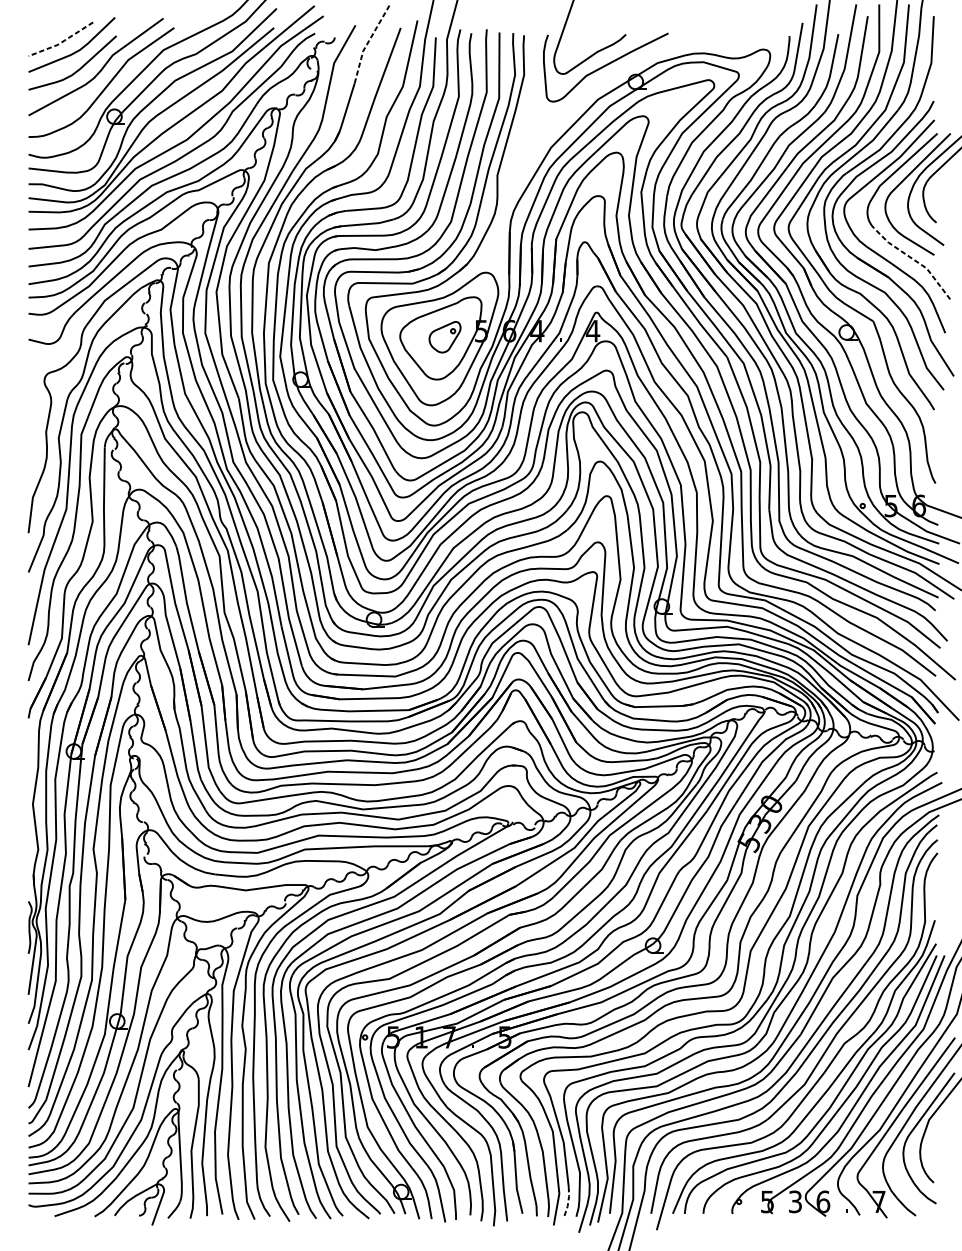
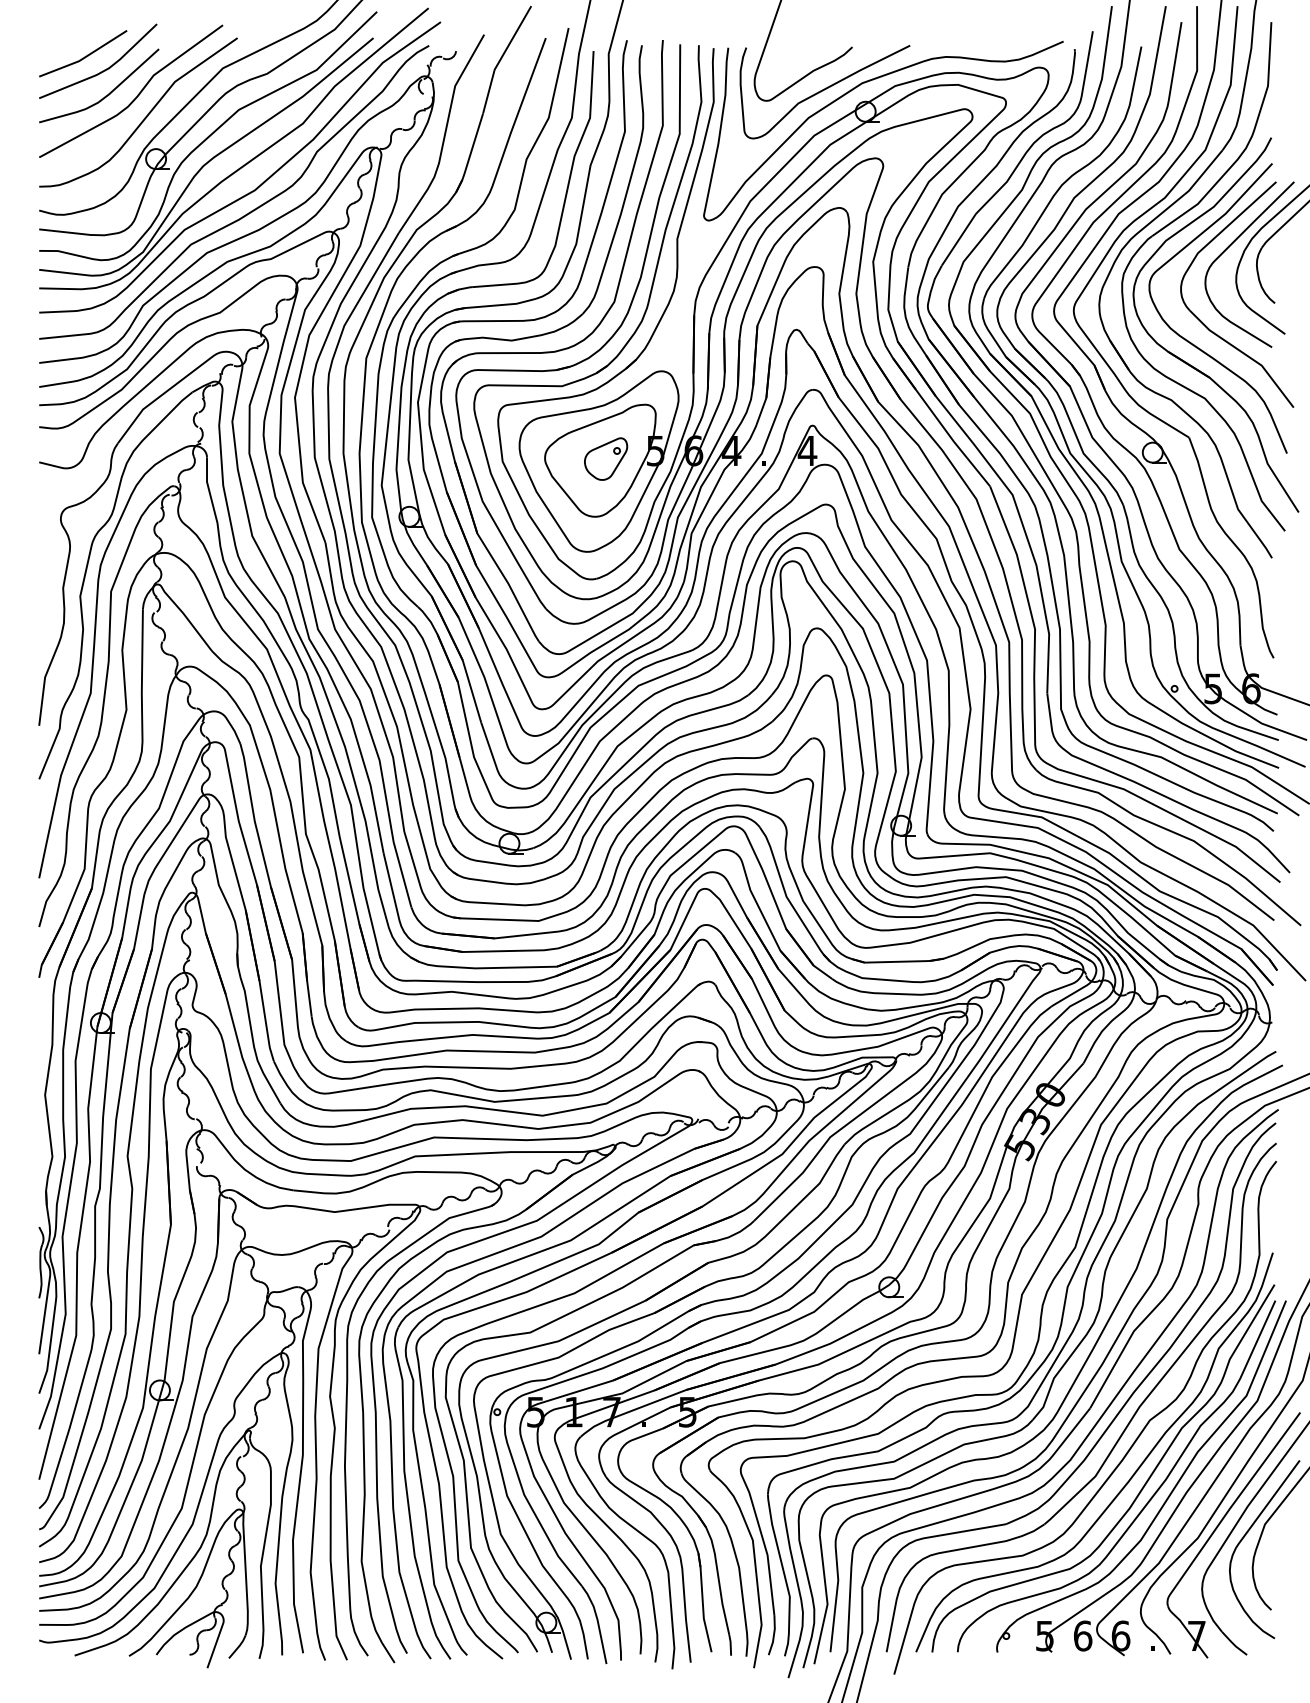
line: (61, 42) -> (84, 57), dashed -> solid
line: (368, 42) -> (501, 57), dashed -> solid
curve: (629, 64) -> (856, 88), added
line: (914, 260) -> (1245, 354), dashed -> solid
line: (568, 1201) -> (773, 1635), dashed -> solid
text: (795, 1201) -> (1083, 1635), 3 -> 6

